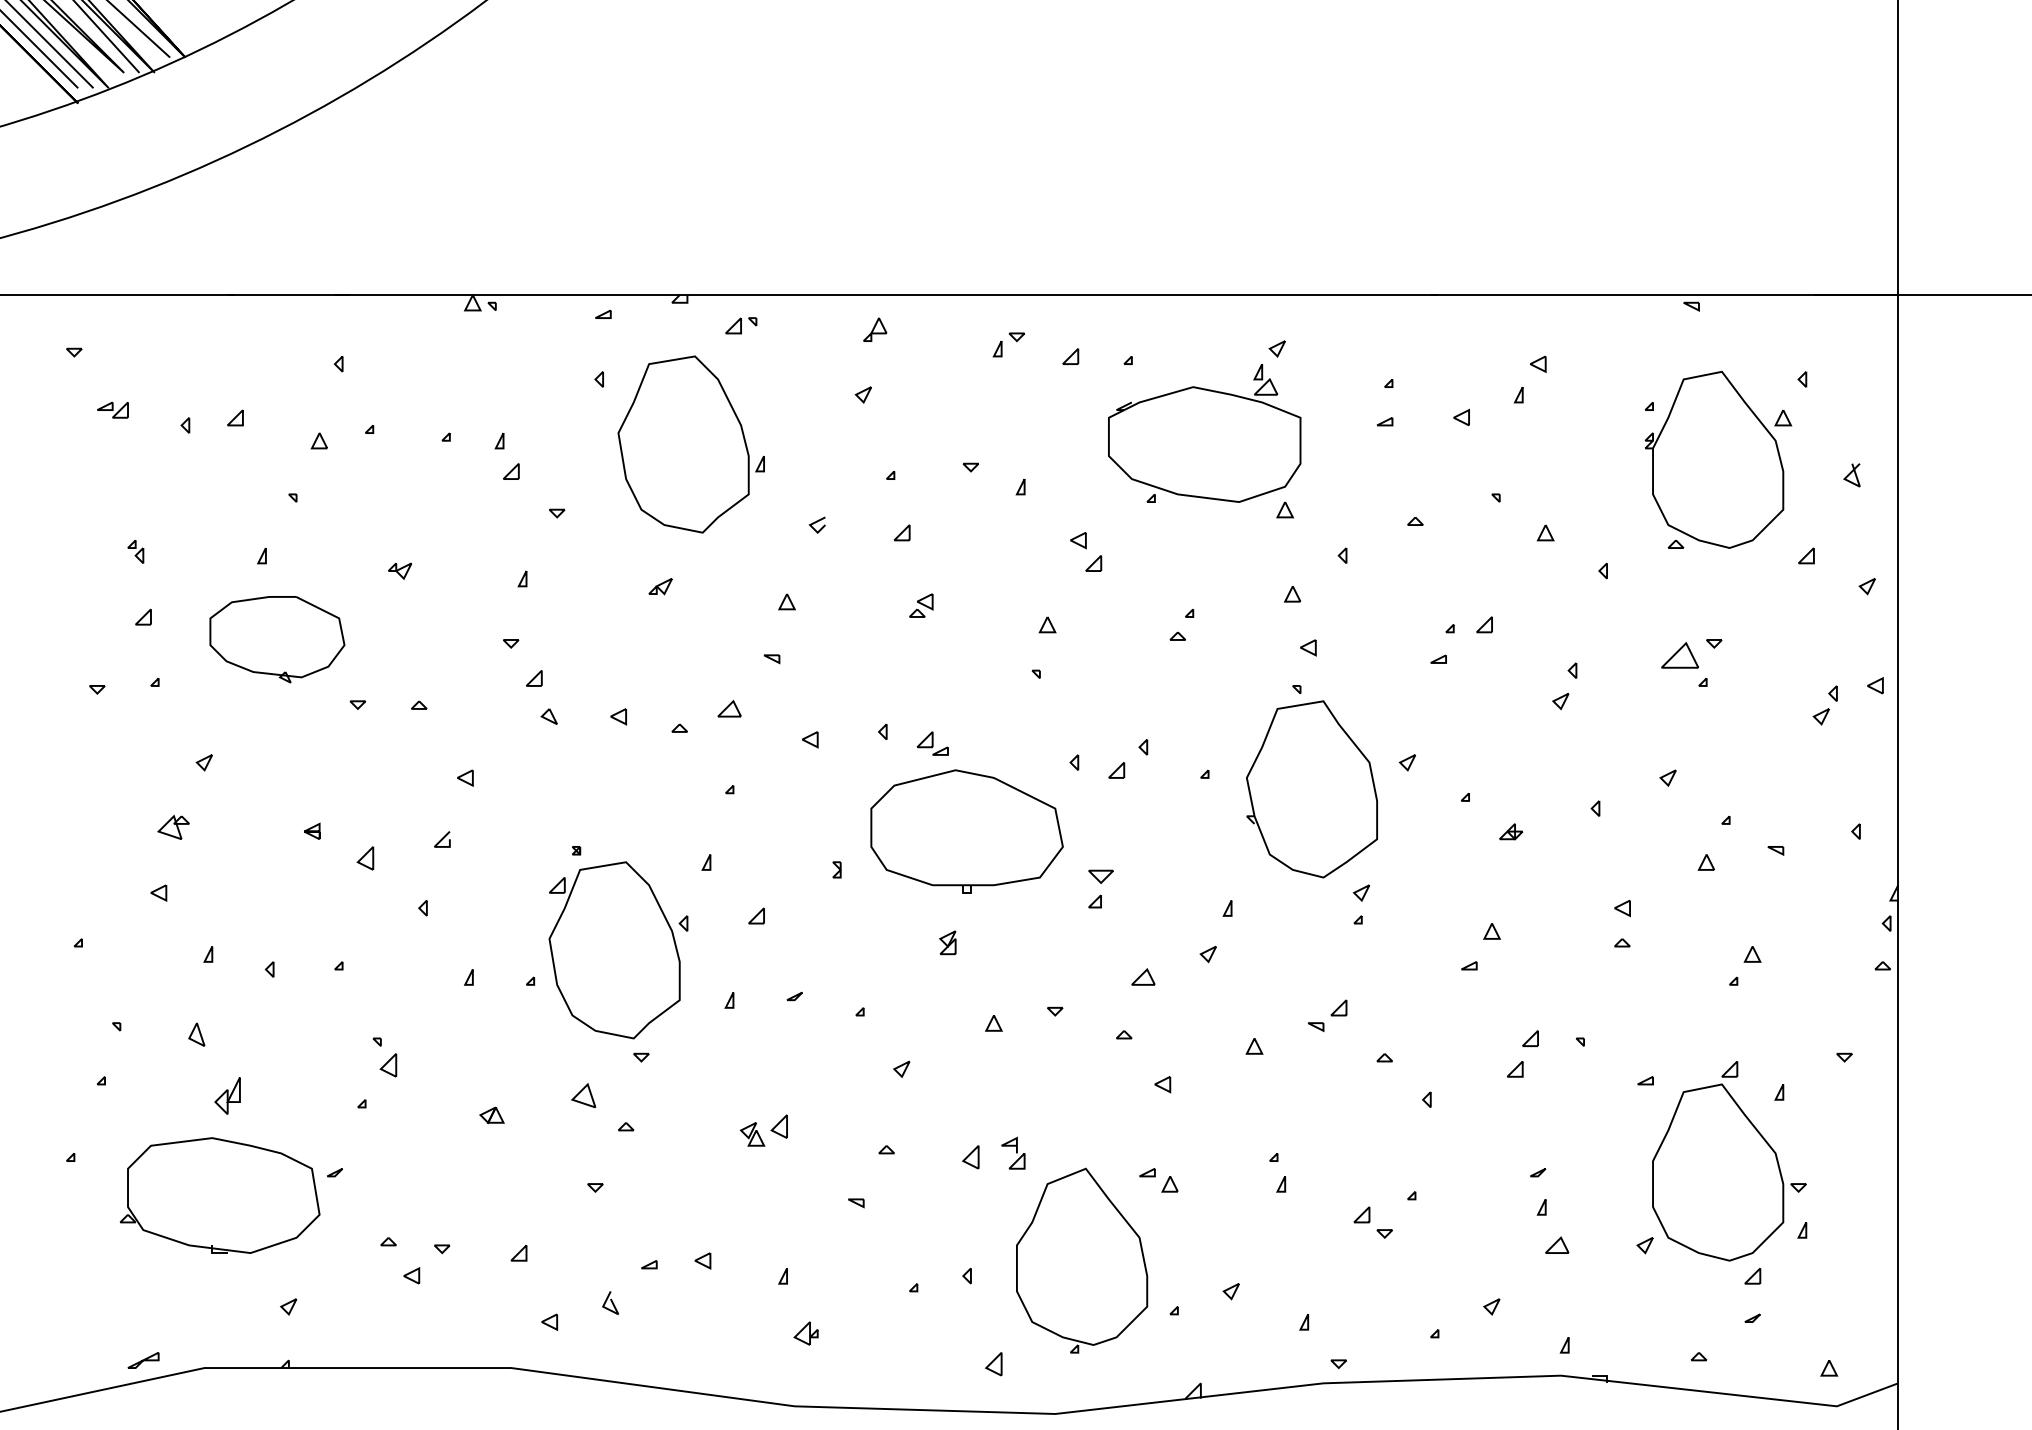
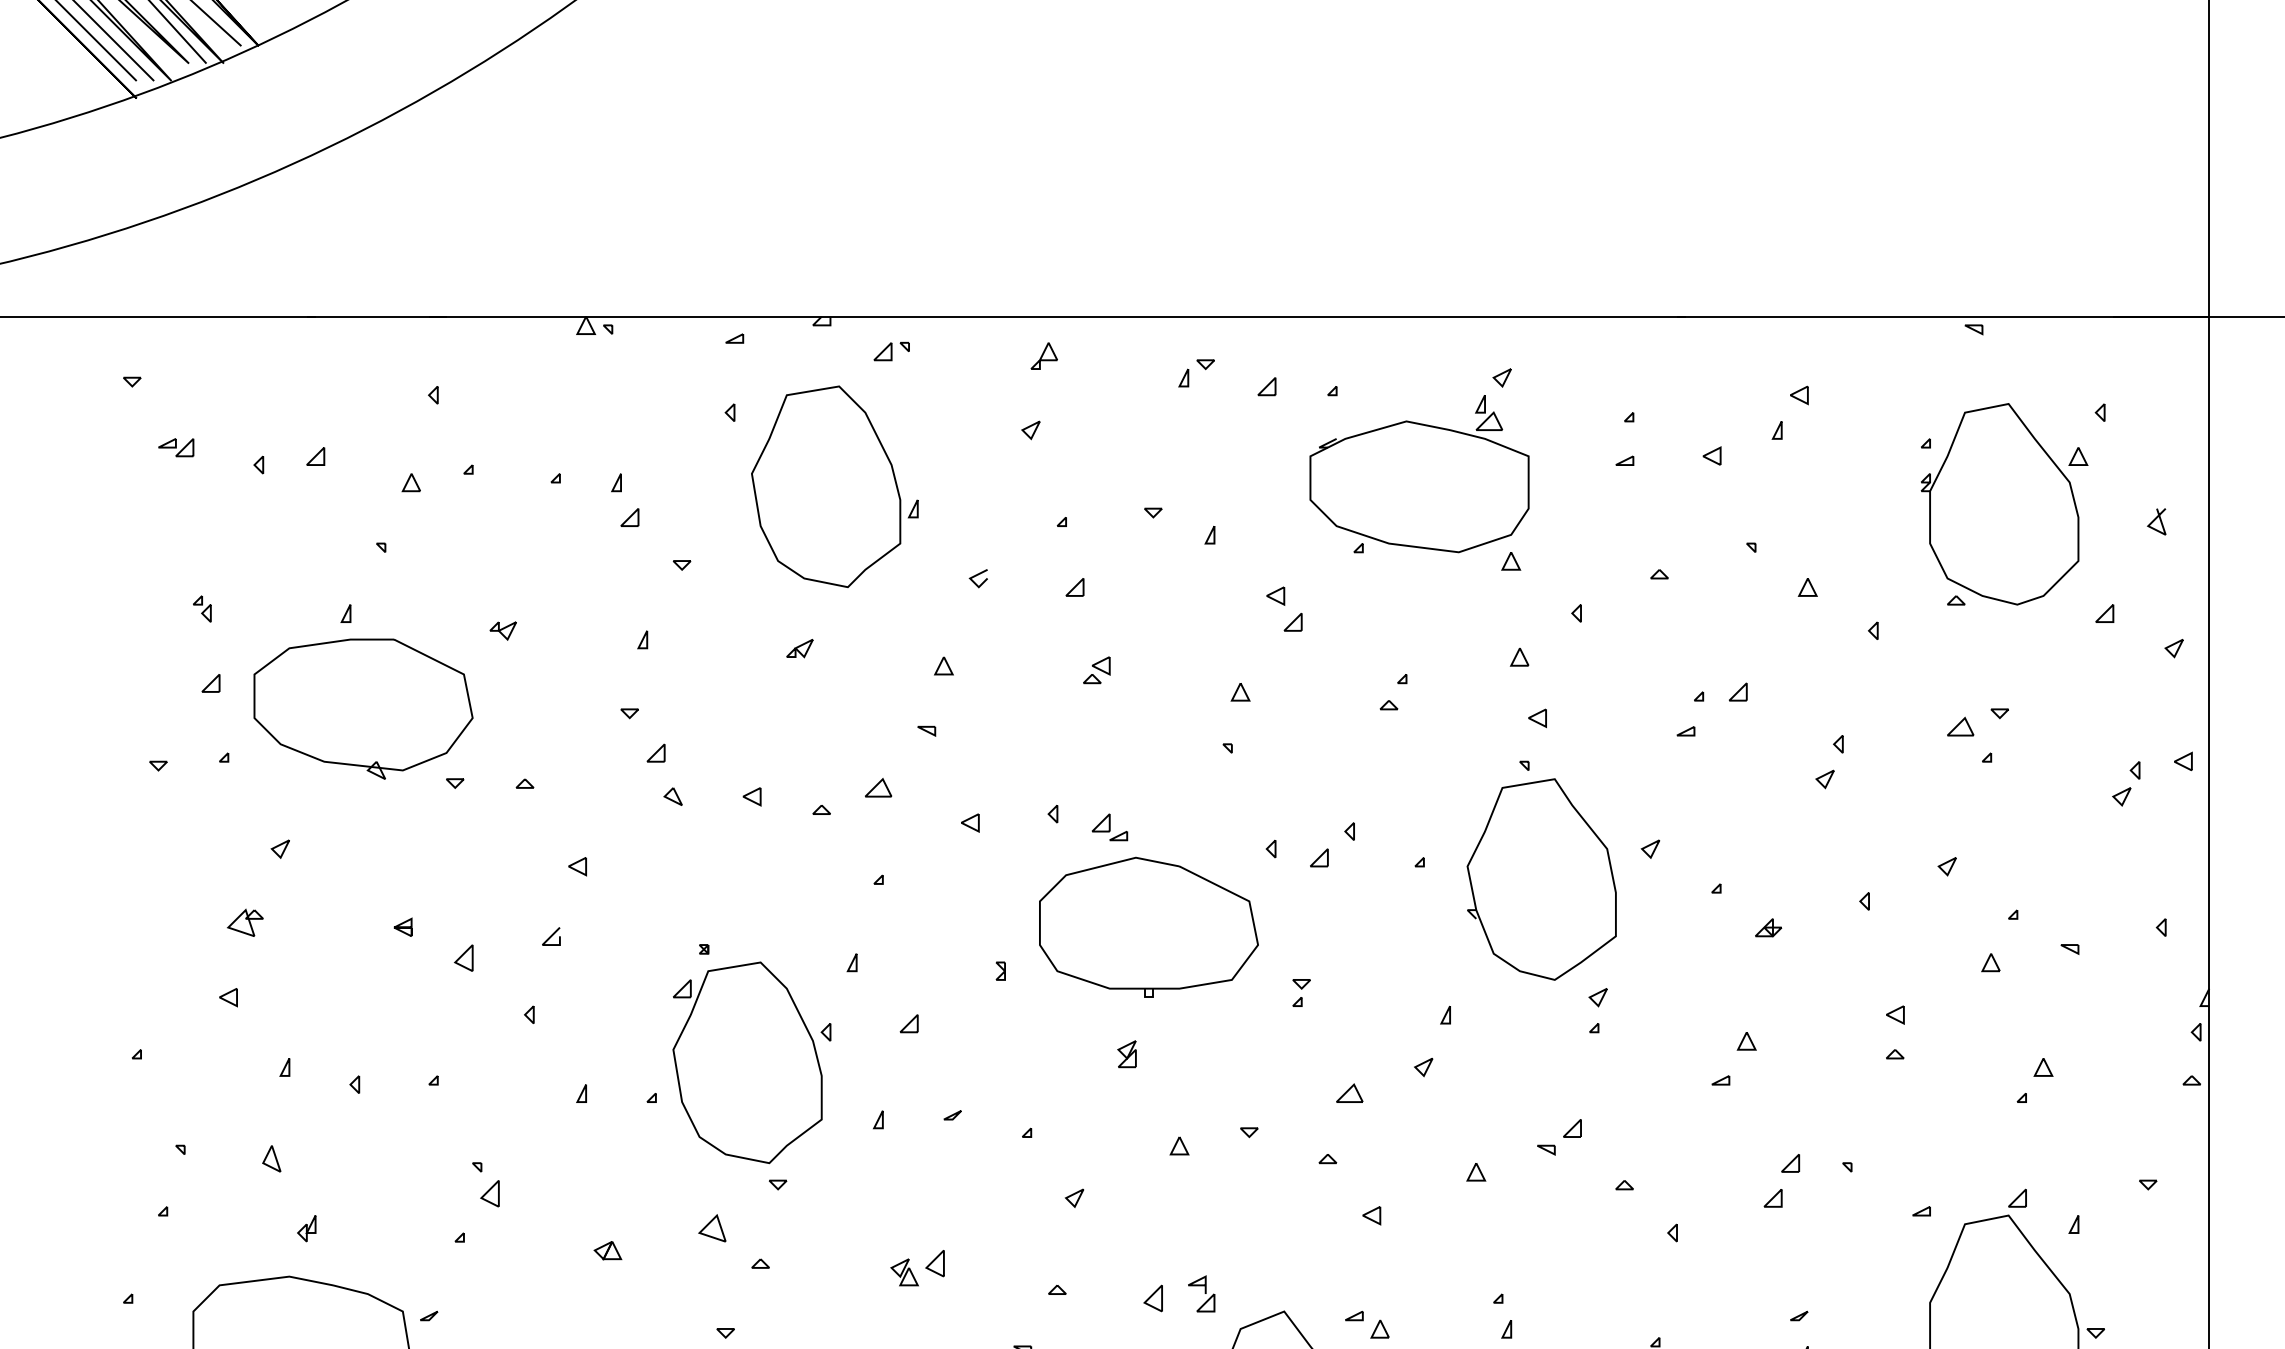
part: (277, 639) -> (363, 708), size x1.43
part: (1679, 654) -> (1960, 725), size x0.62
part: (1101, 888) -> (1302, 992), size x0.62
part: (227, 1095) -> (306, 1228), size x0.62

